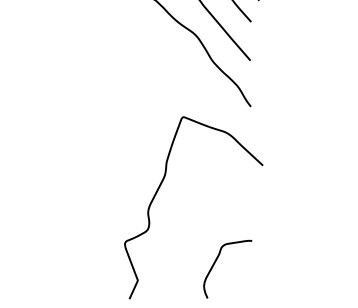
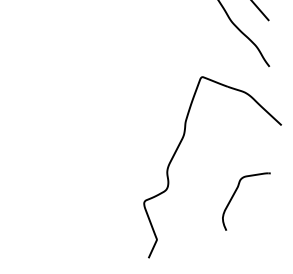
part: (215, 263) -> (234, 195), moved

